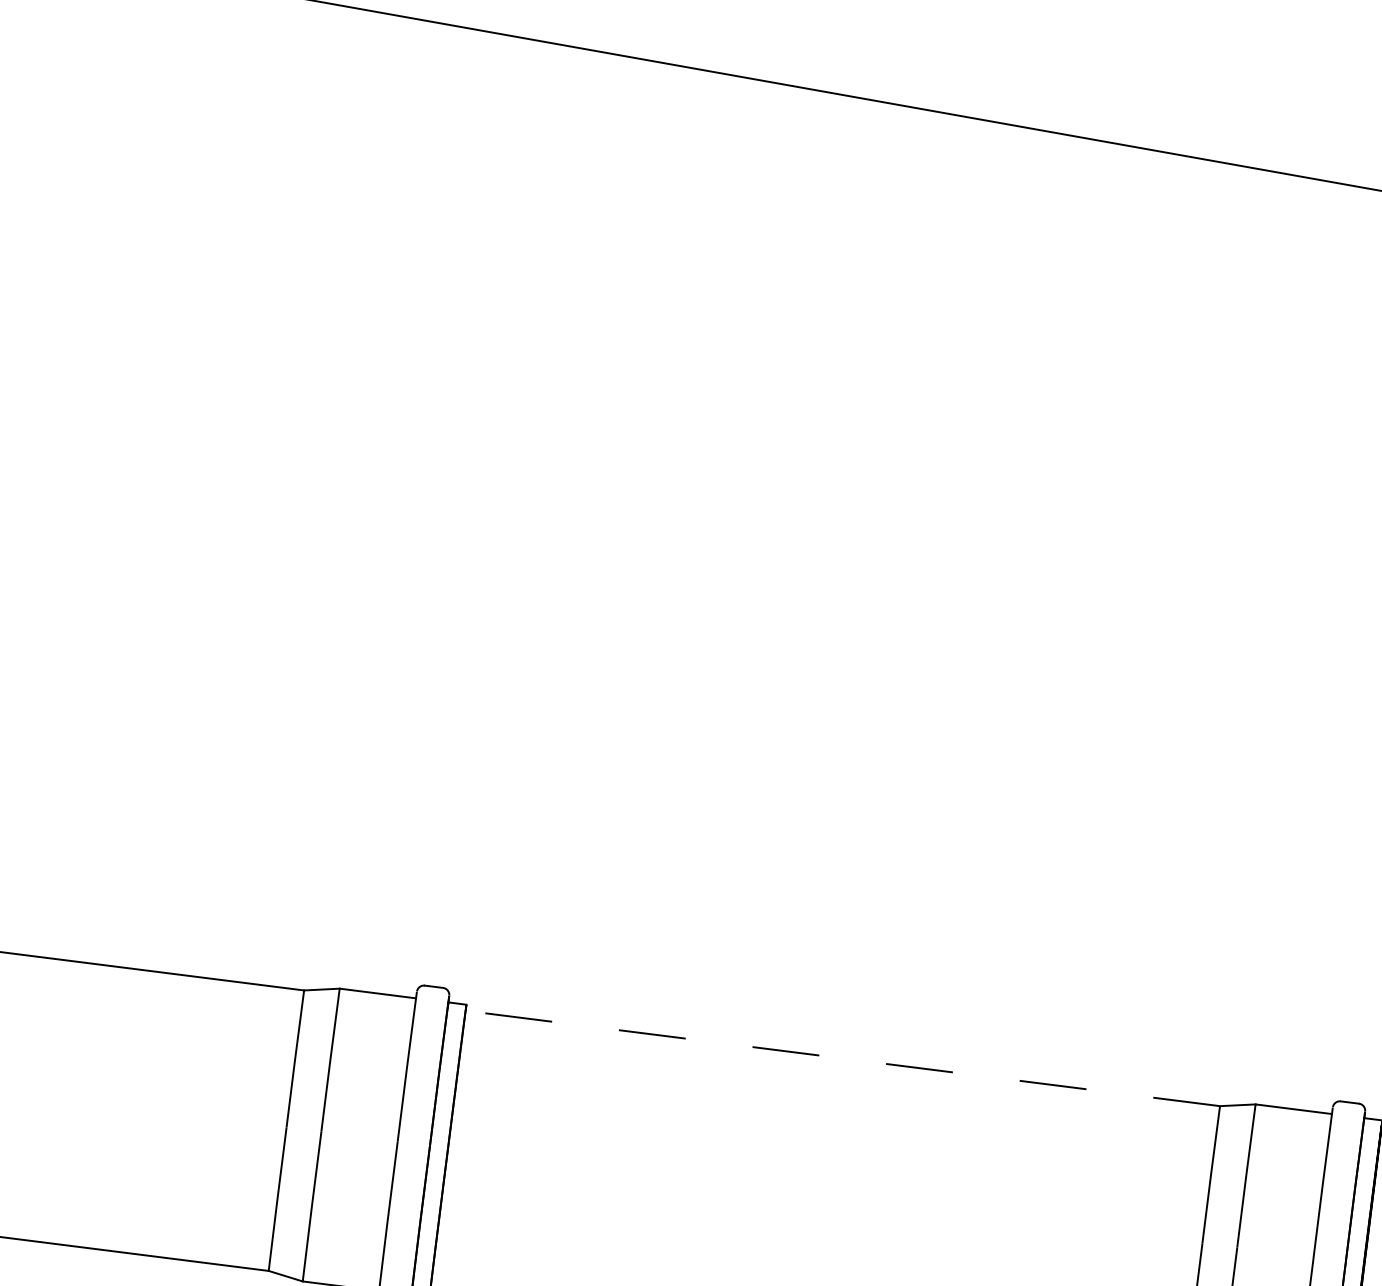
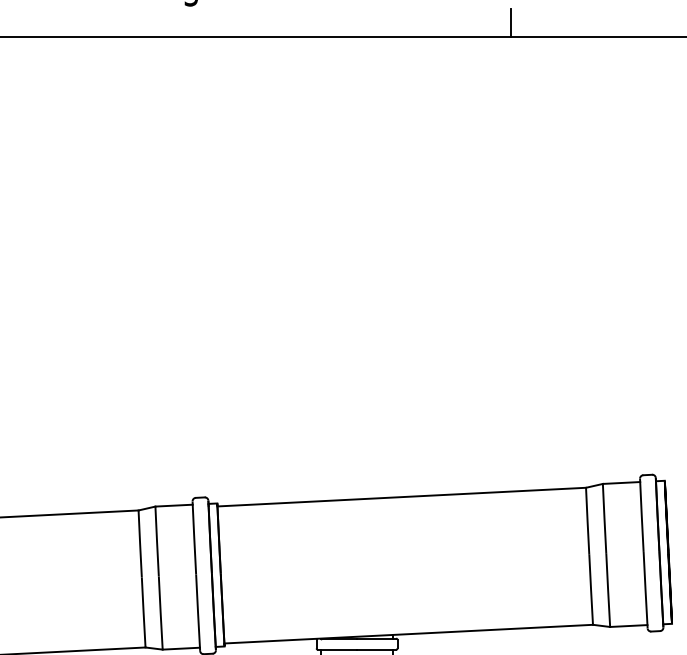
line: (1236, 135) -> (511, 22), added
line: (842, 1059) -> (401, 497), dashed -> solid

